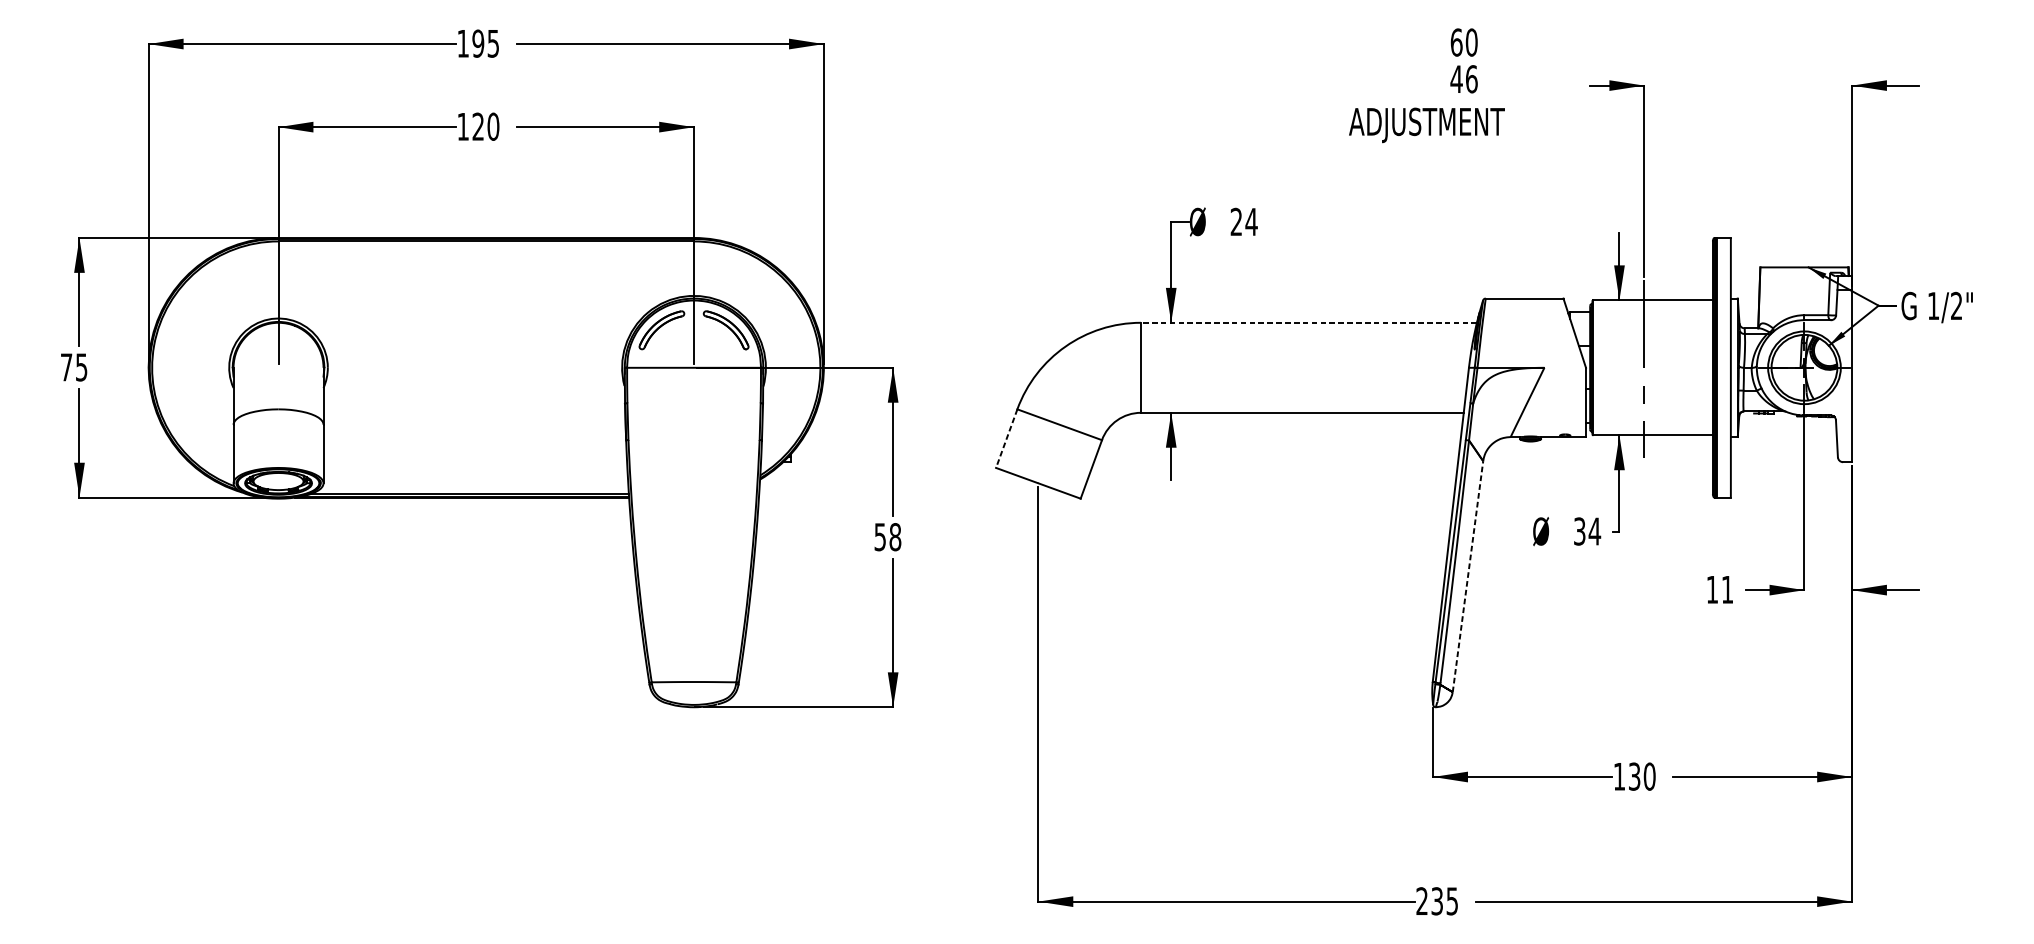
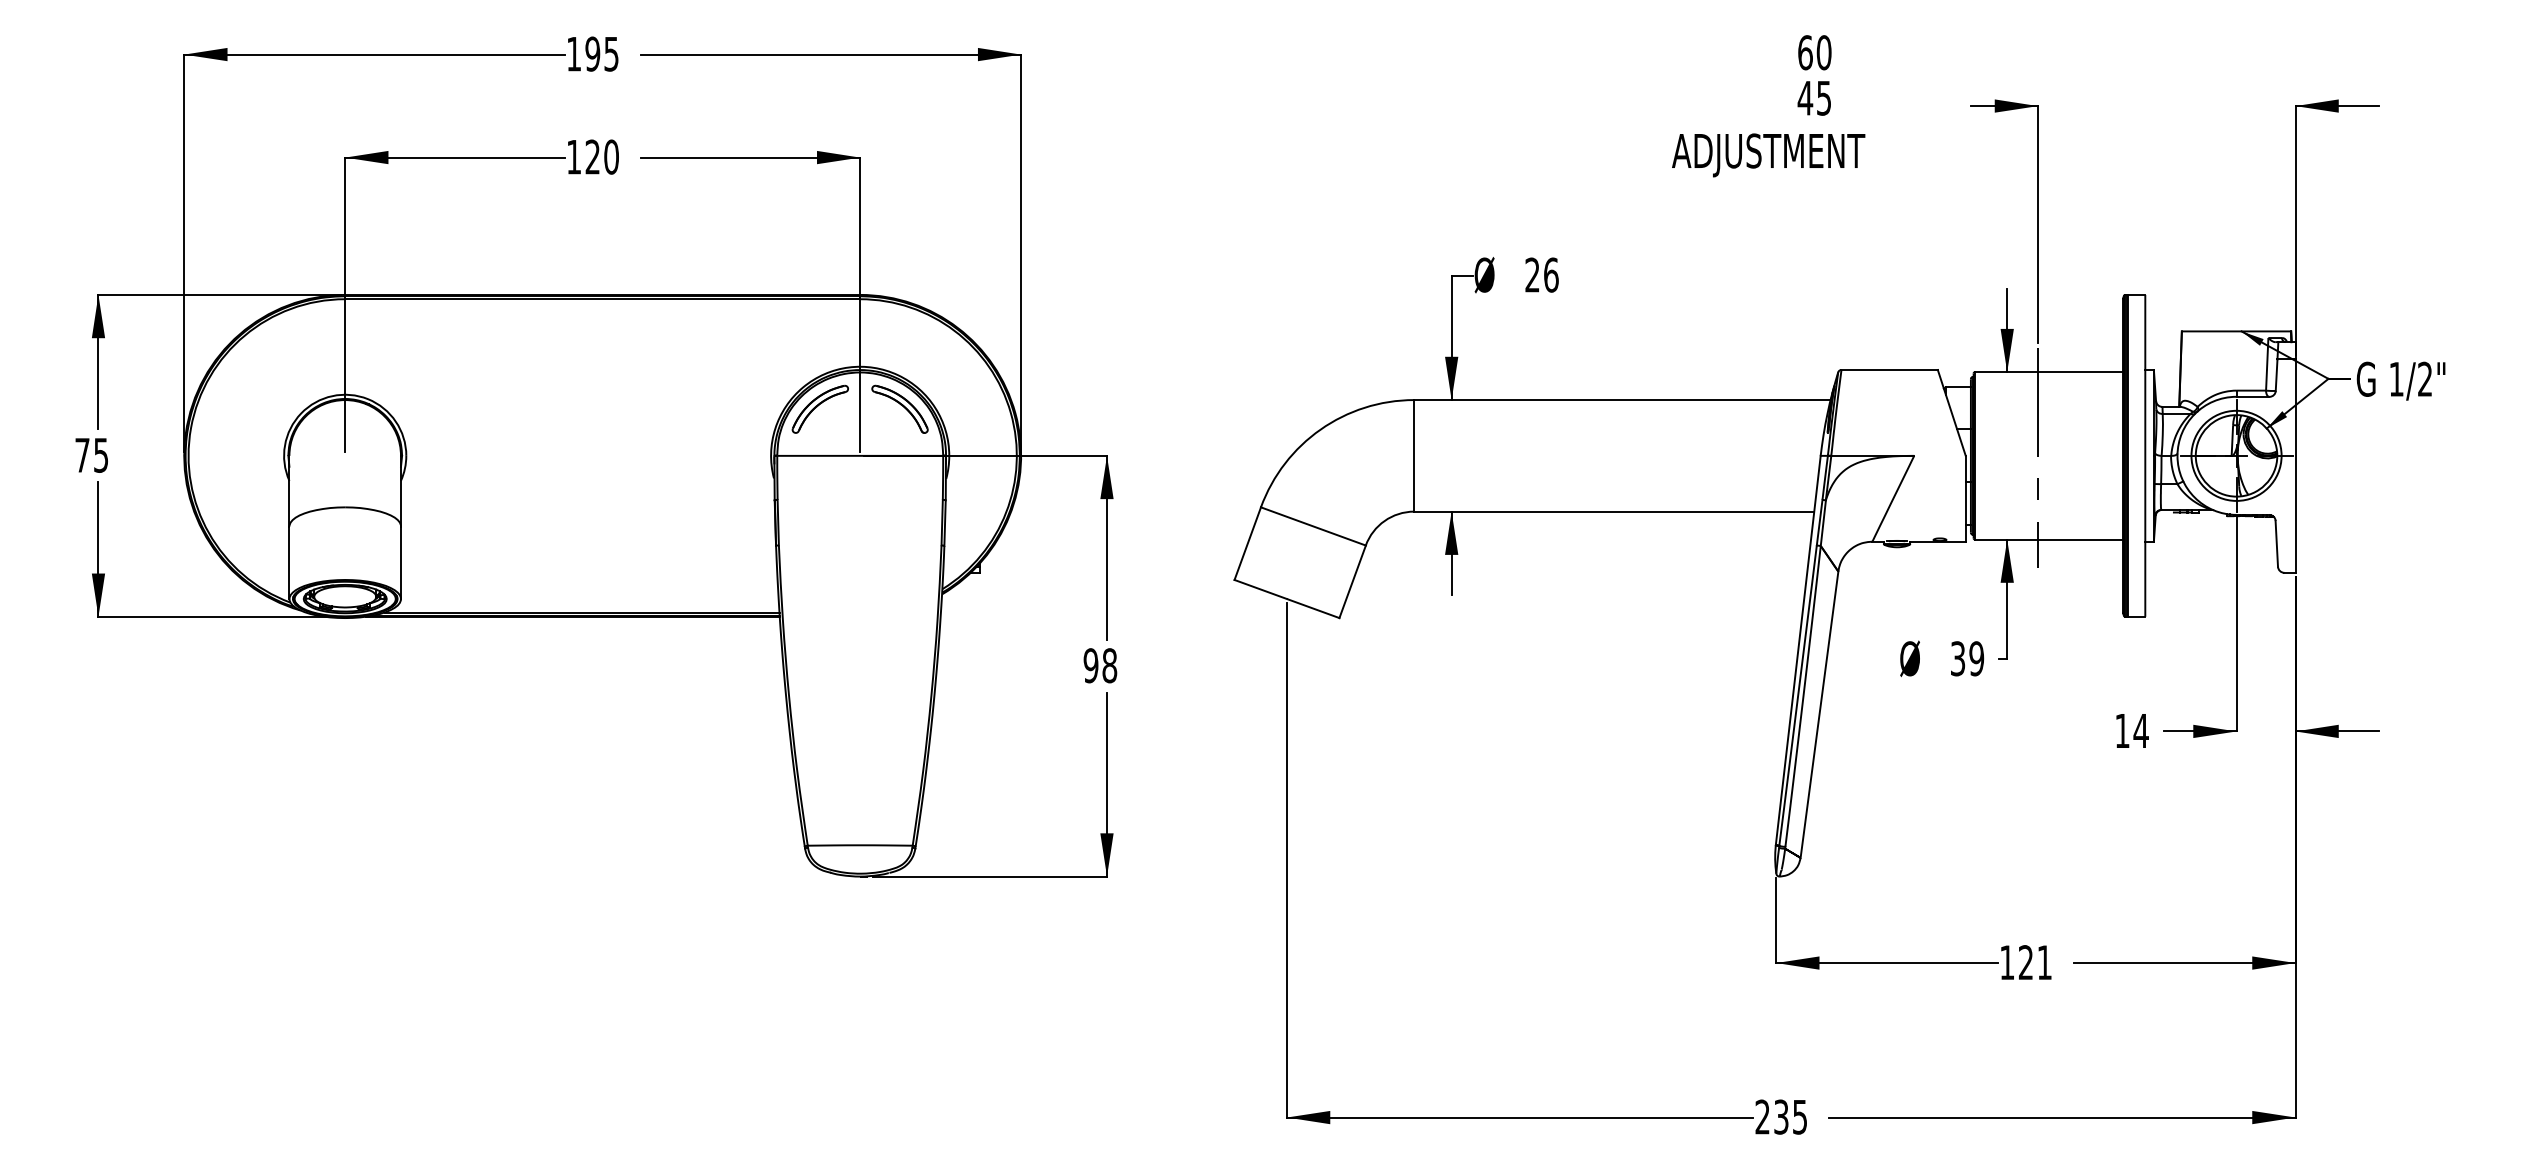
text: (1472, 78) -> (1824, 97), 46 -> 45
text: (1251, 221) -> (1551, 274), 24 -> 26
line: (1308, 323) -> (1621, 400), dashed -> solid
line: (1006, 438) -> (1247, 543), dashed -> solid
text: (1594, 531) -> (1976, 658), 34 -> 39
text: (879, 536) -> (1090, 665), 58 -> 98
line: (1468, 576) -> (1819, 714), dashed -> solid
text: (1726, 589) -> (2140, 730), 11 -> 14
text: (1642, 776) -> (2035, 962), 130 -> 121

